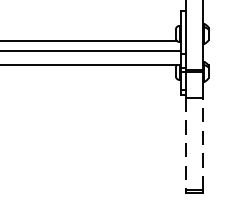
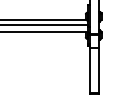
line: (202, 142) -> (98, 69), dashed -> solid
line: (185, 144) -> (90, 70), dashed -> solid

